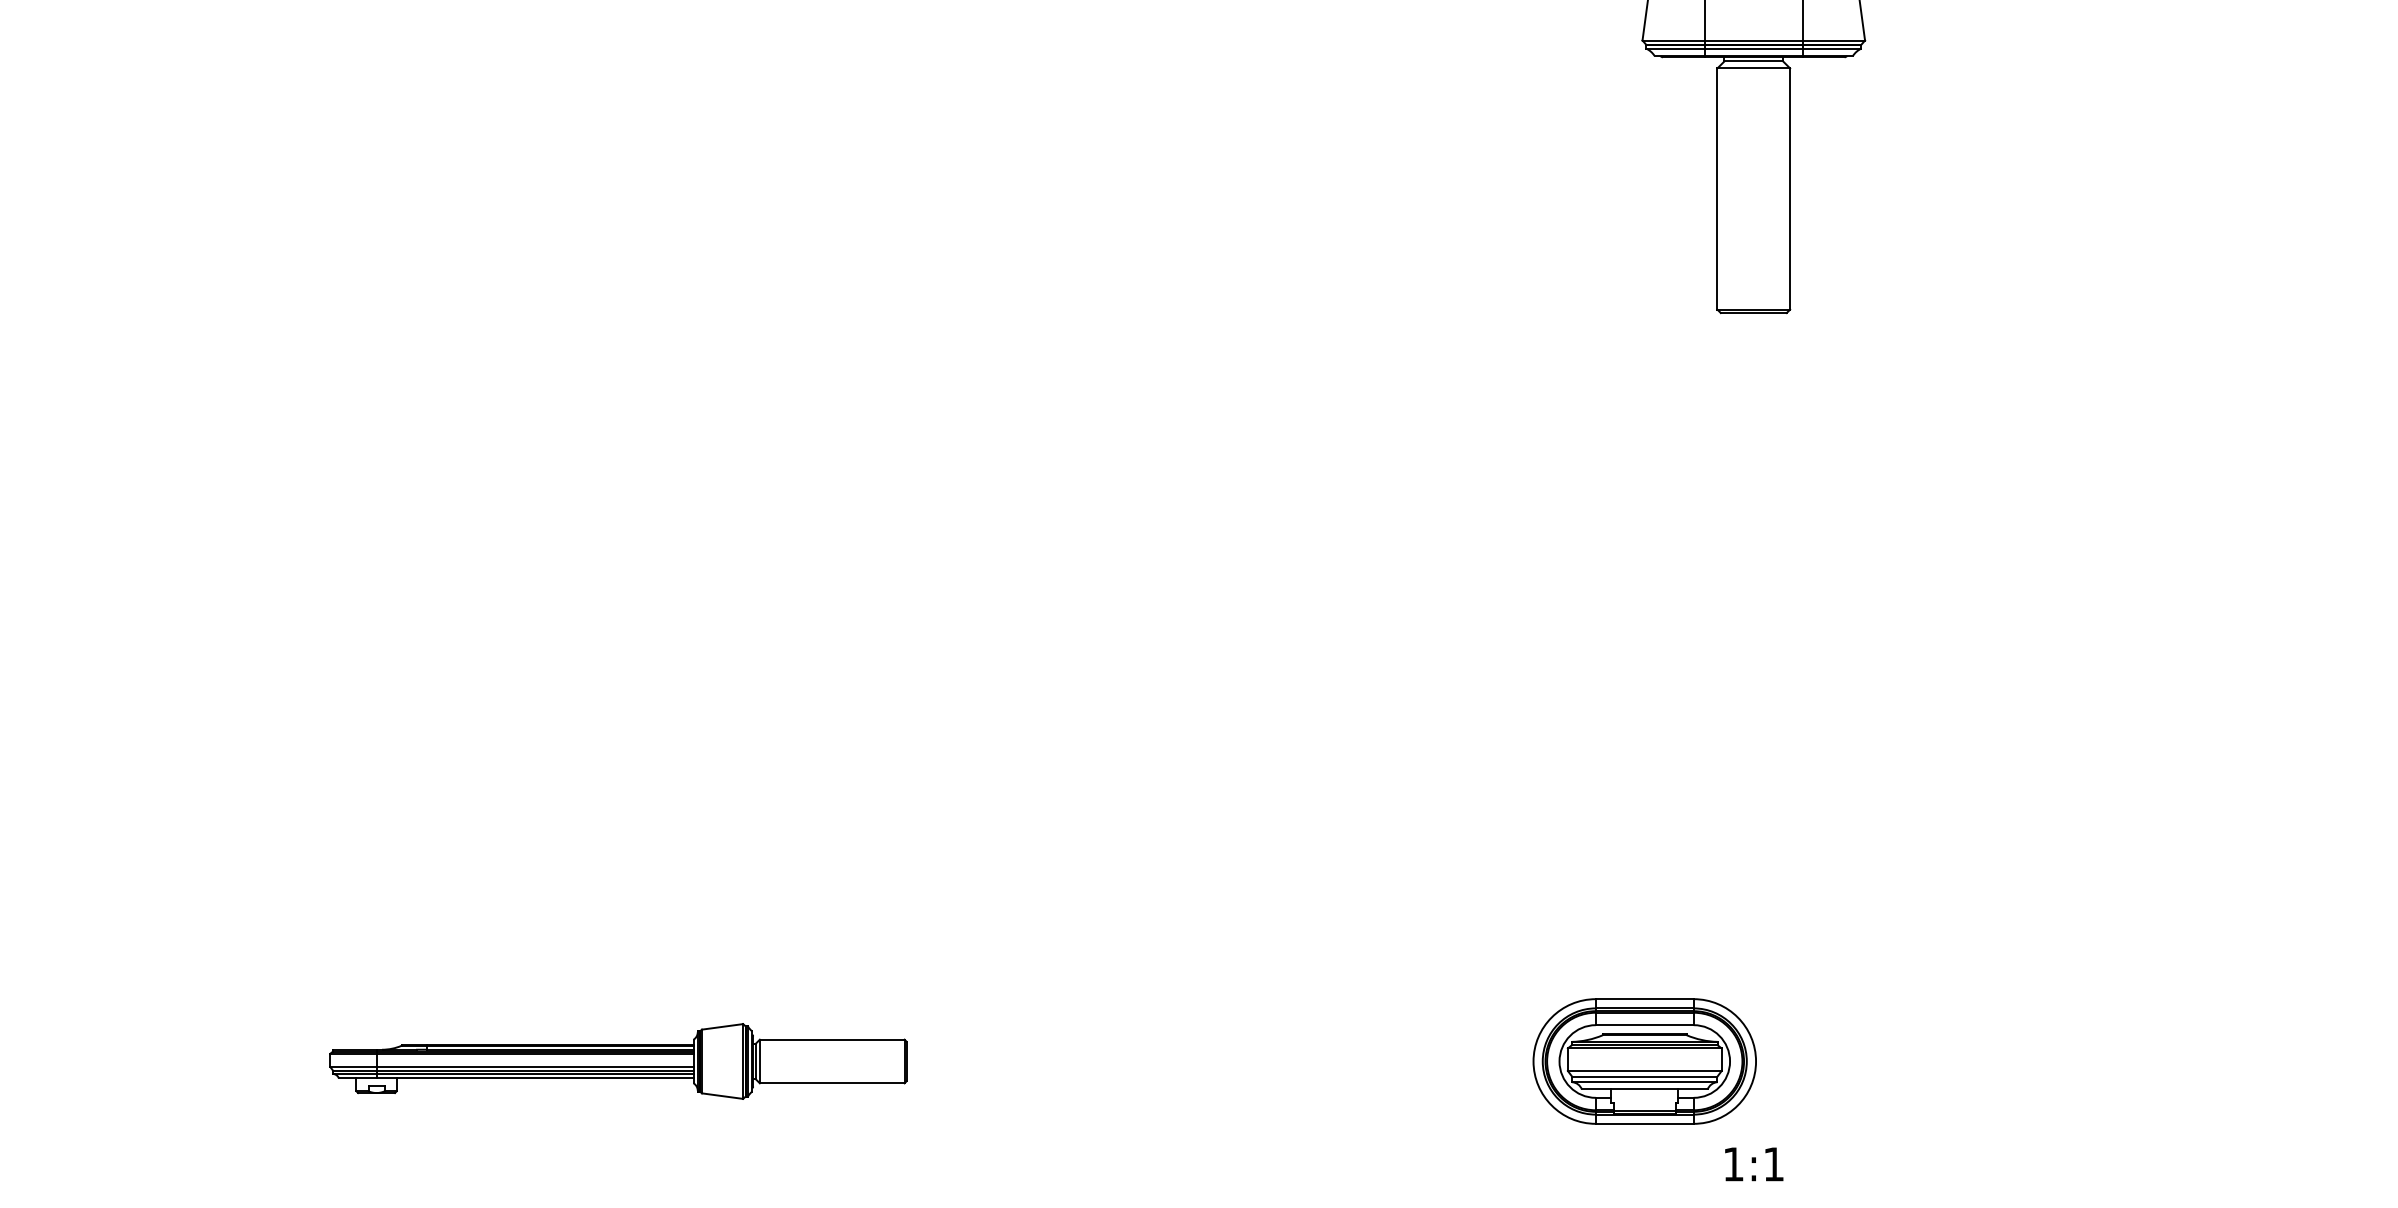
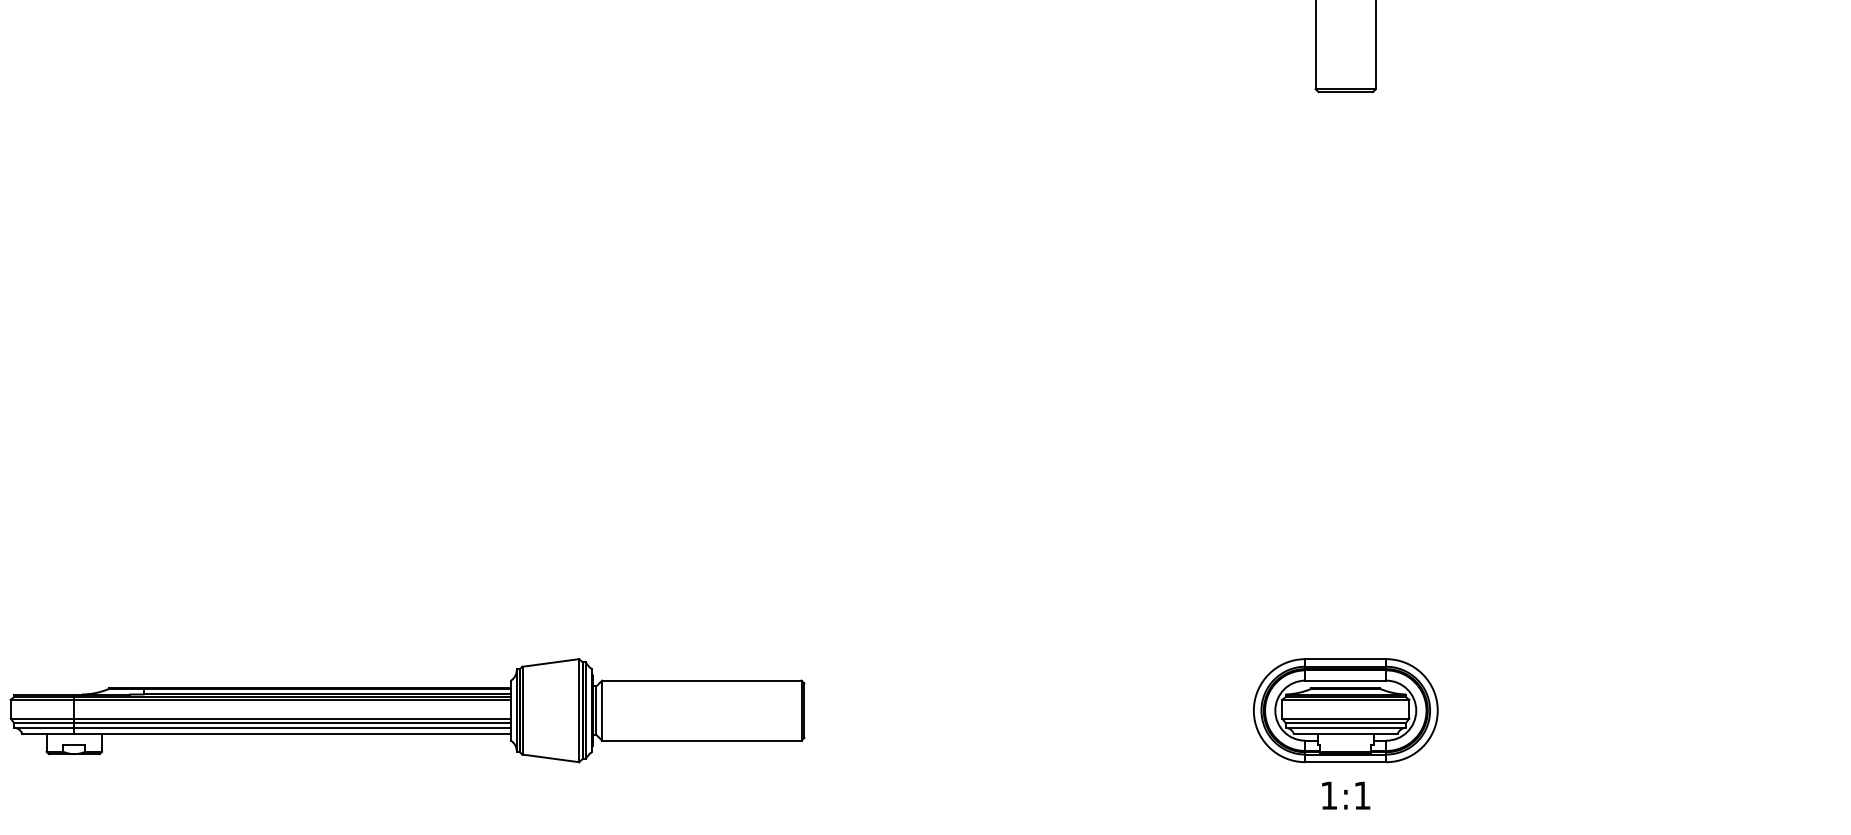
part: (618, 1061) -> (407, 710), size x1.67
part: (1644, 1061) -> (1345, 710), moved

